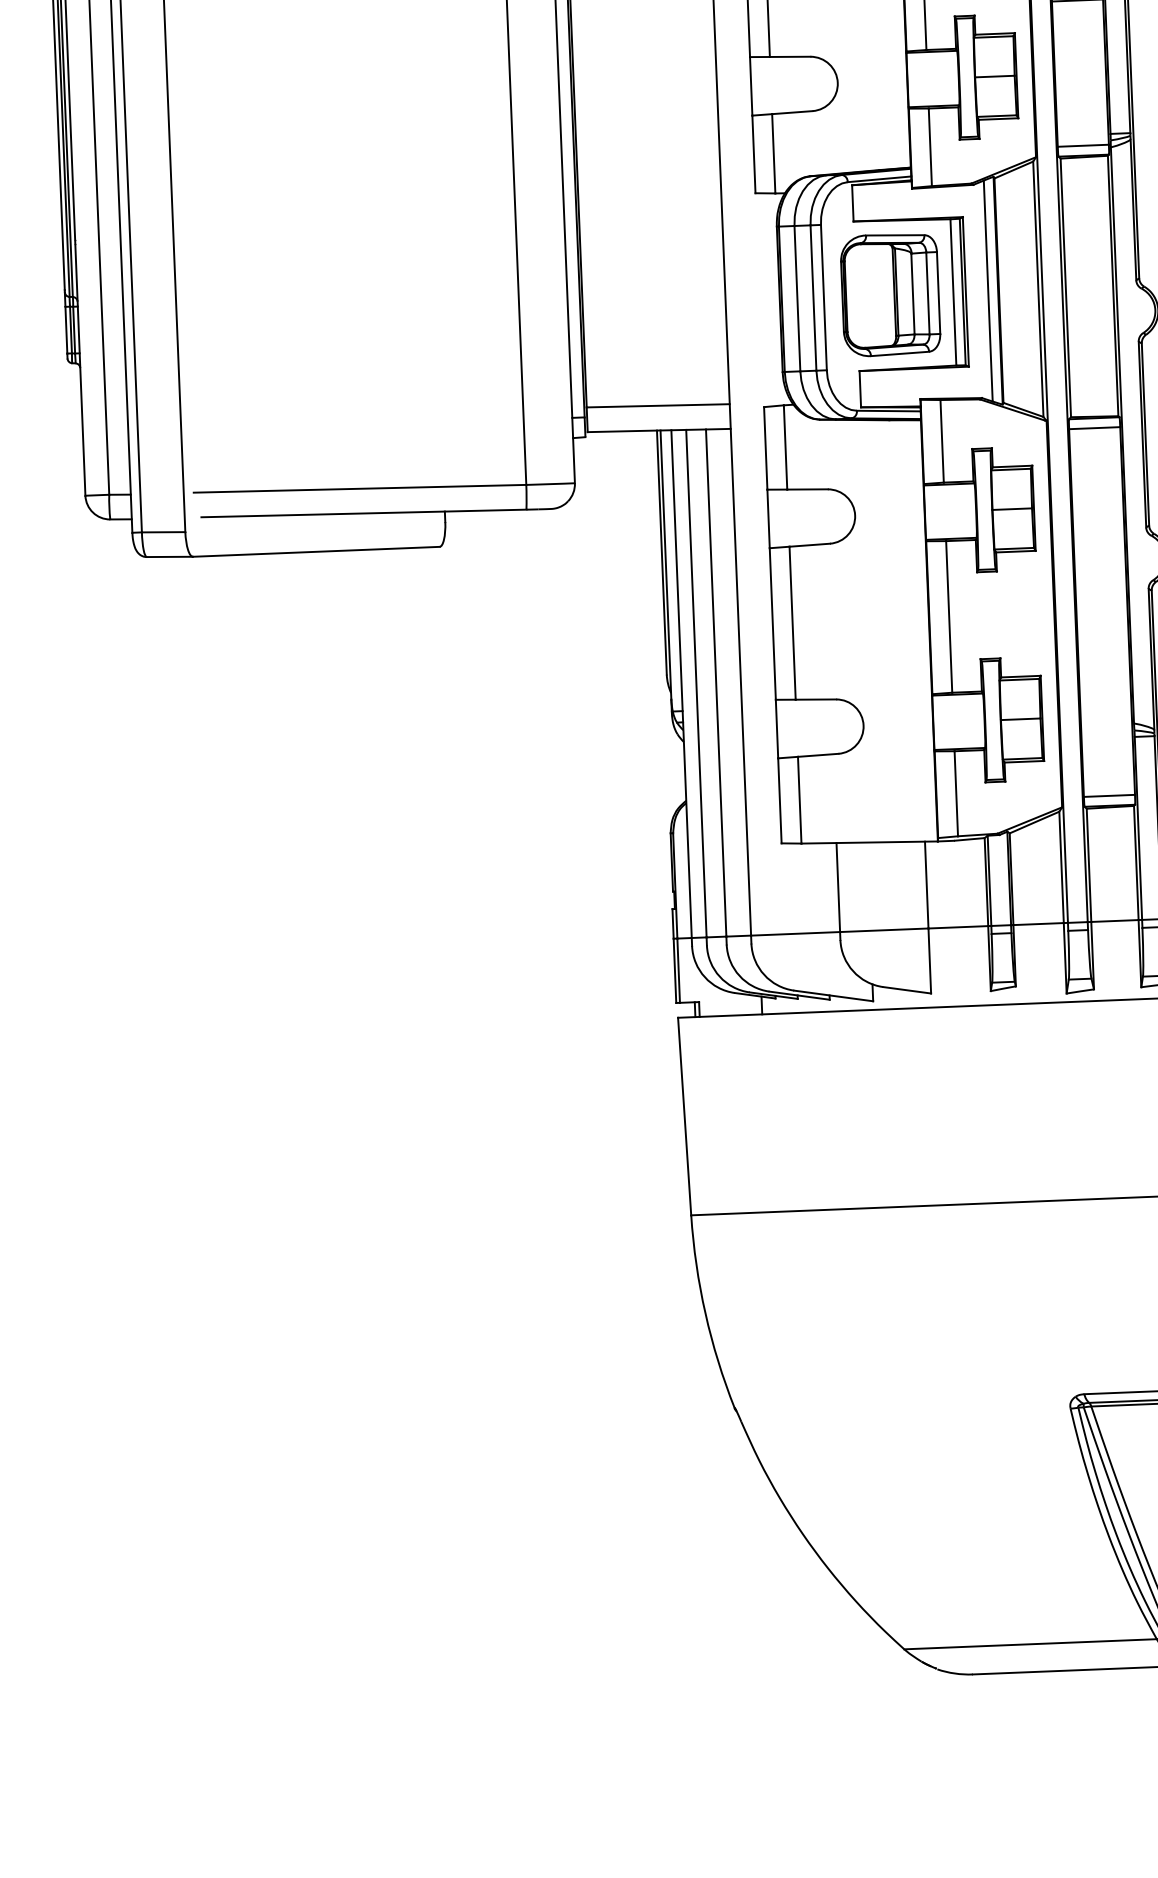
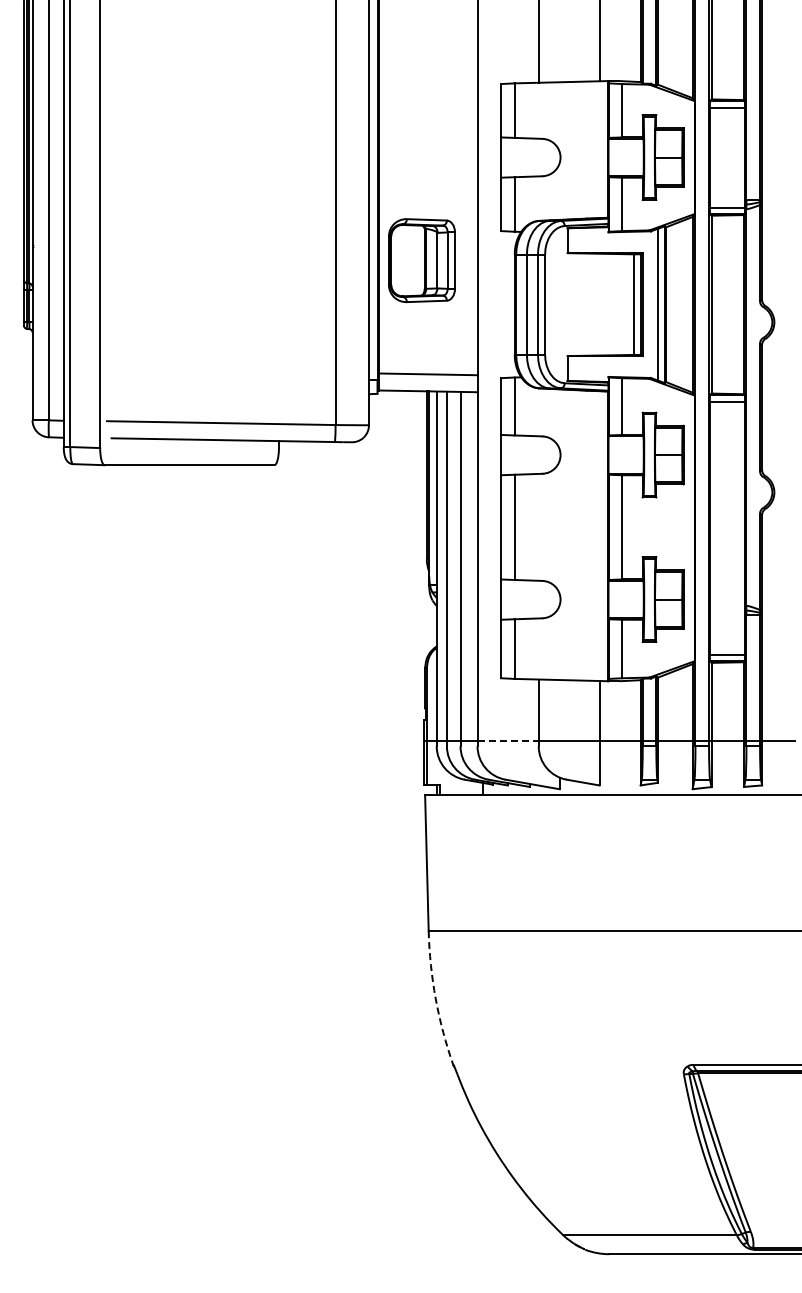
part: (889, 294) -> (421, 260), moved
line: (796, 933) -> (508, 740), solid -> dashed
arc: (705, 1312) -> (435, 998), solid -> dashed

